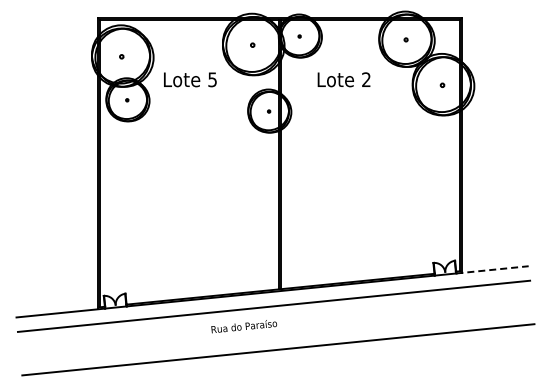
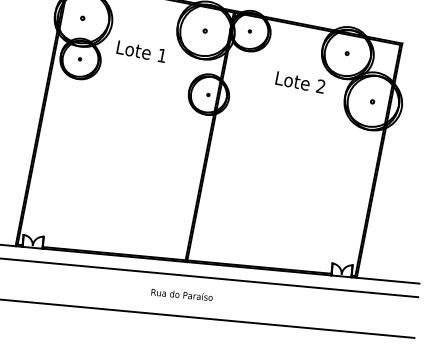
text: (212, 79) -> (162, 55), 5 -> 1
text: (343, 79) -> (300, 82), moved
line: (493, 269) -> (386, 280), dashed -> solid
text: (243, 326) -> (181, 294), moved

